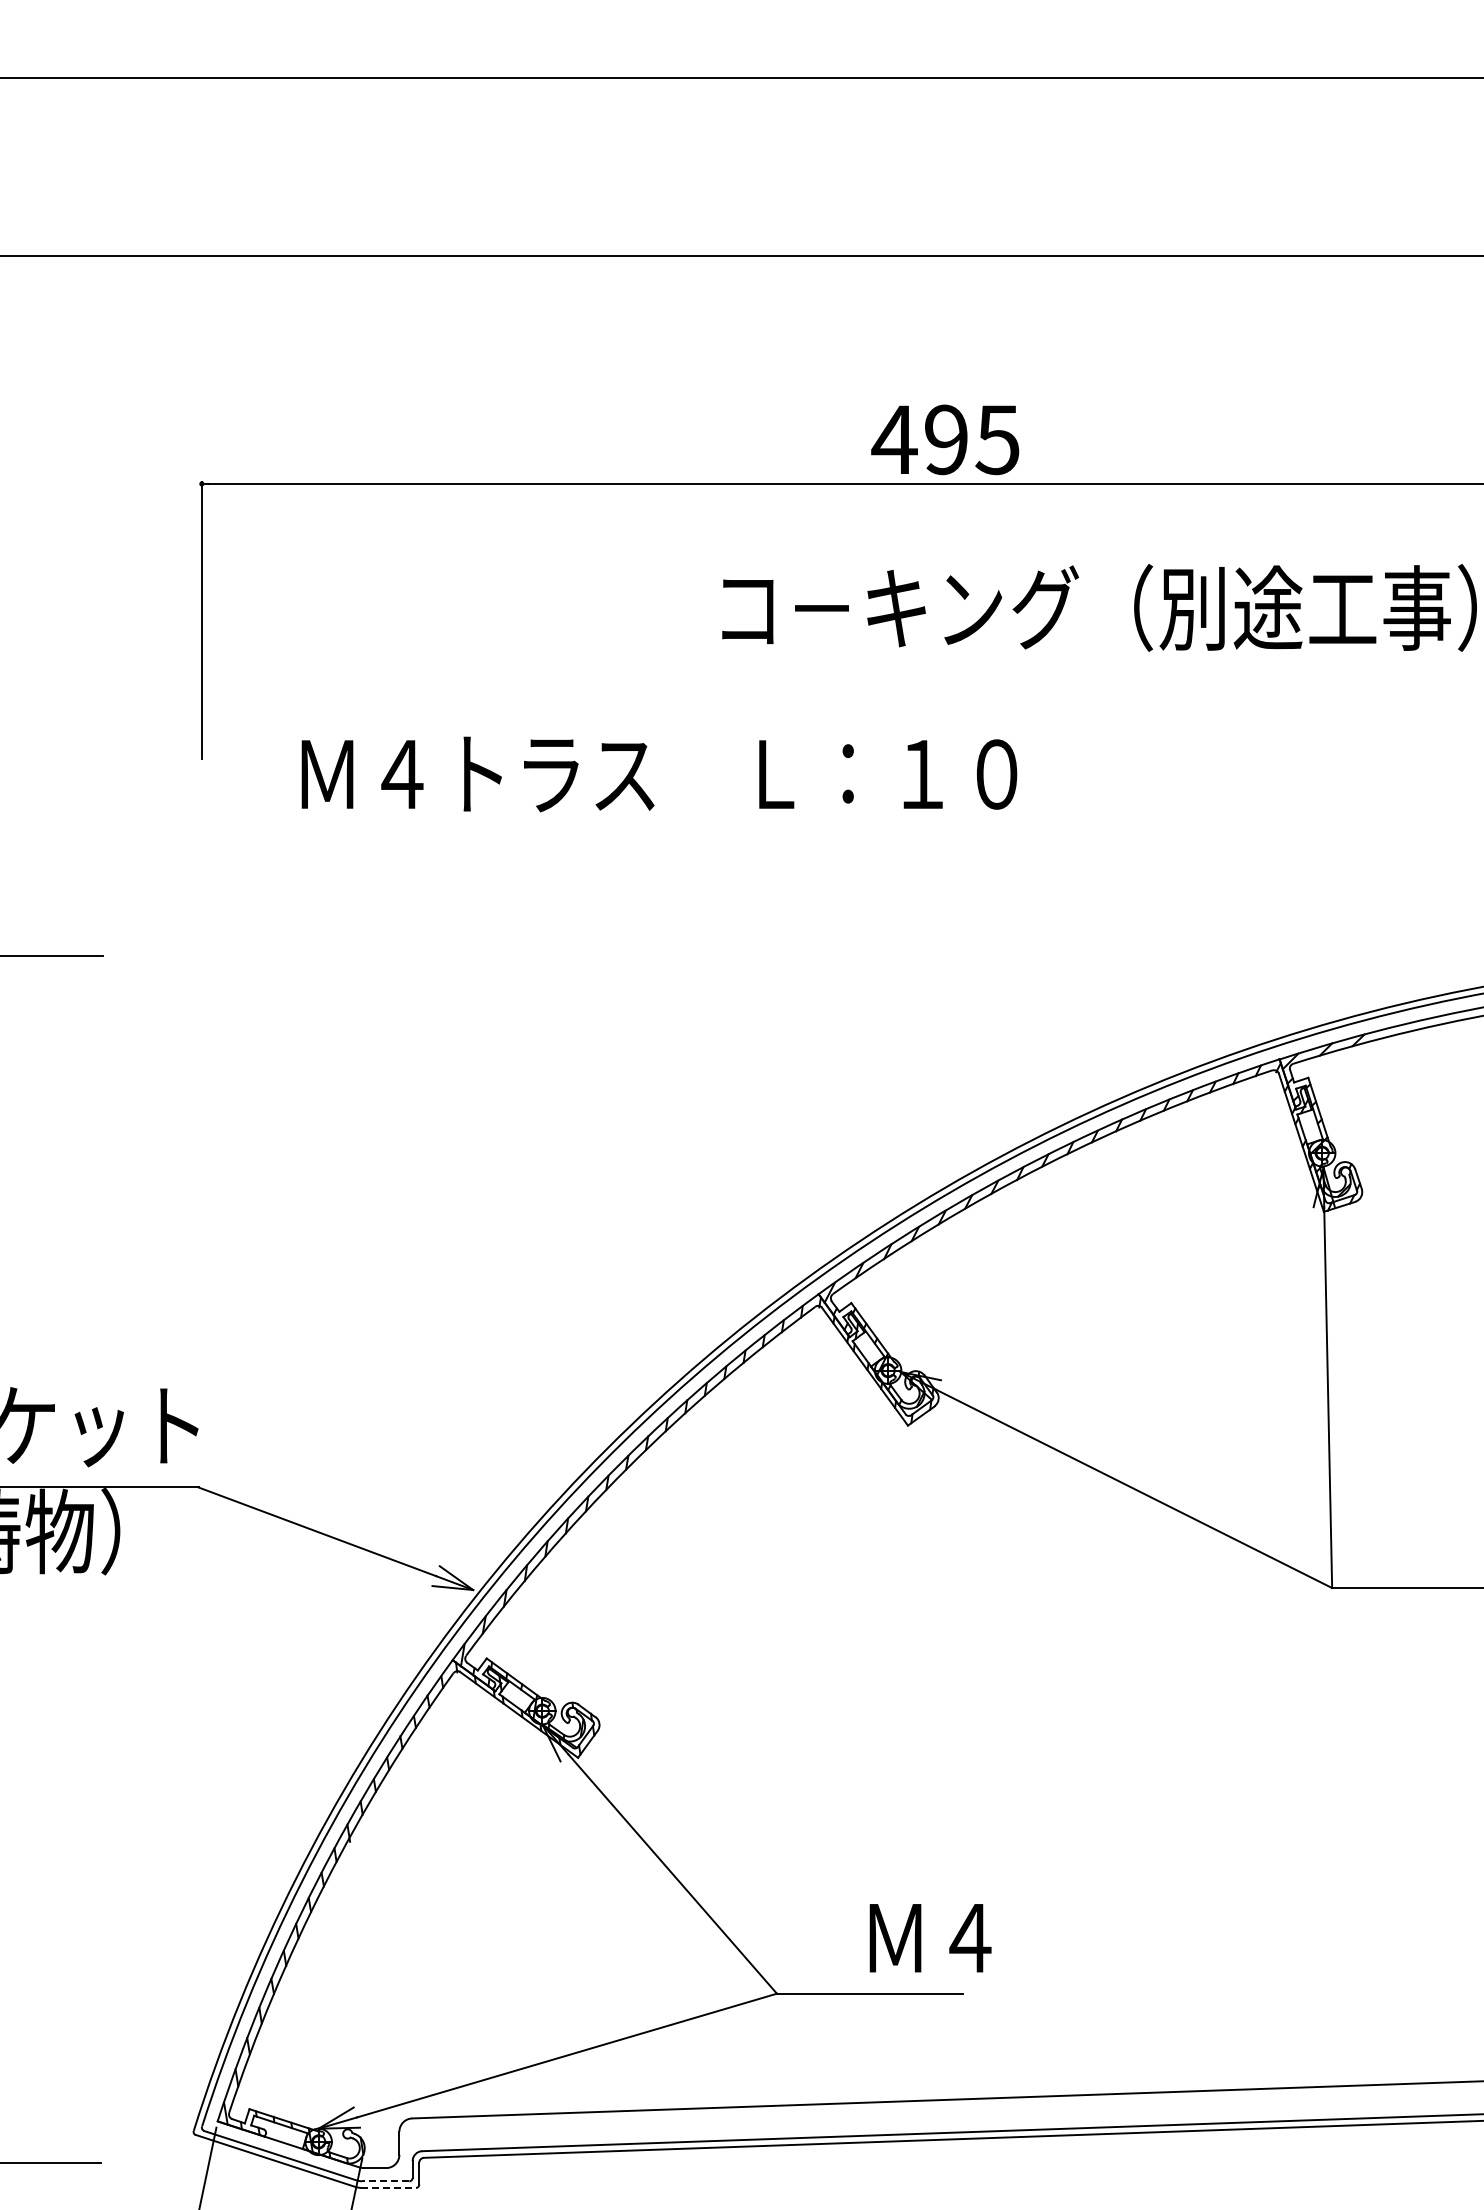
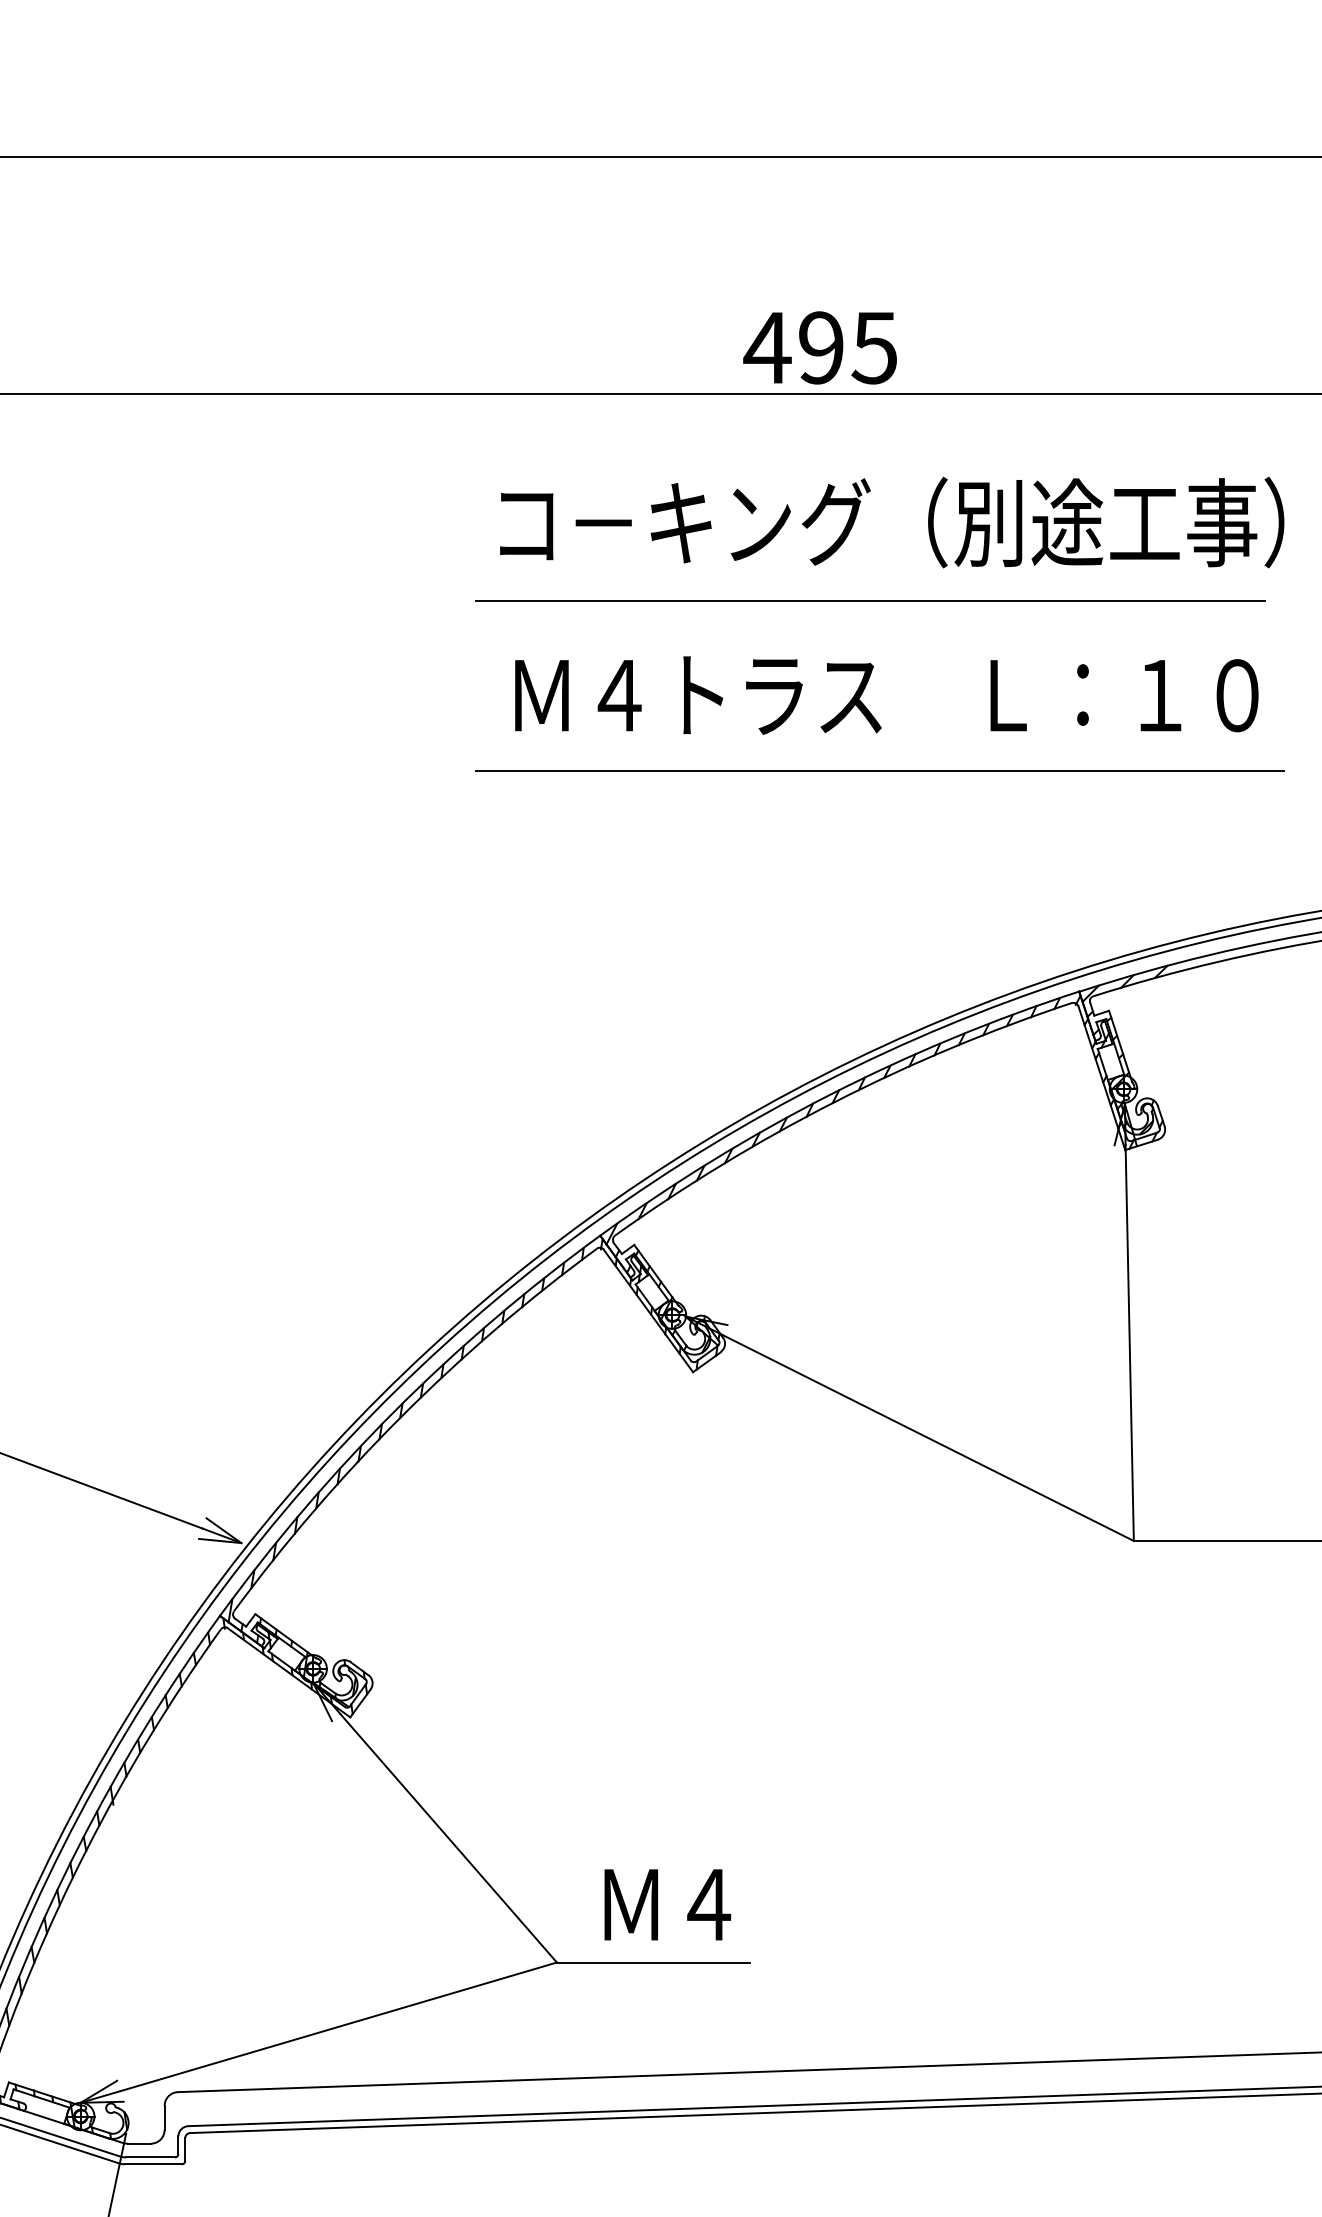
text: (945, 439) -> (820, 347), moved
line: (1078, 683) -> (870, 601), added
text: (659, 774) -> (886, 695), moved
line: (1088, 846) -> (880, 770), added
text: (930, 1938) -> (667, 1905), moved
line: (385, 2181) -> (150, 2157), dashed -> solid
line: (389, 2187) -> (154, 2163), dashed -> solid

